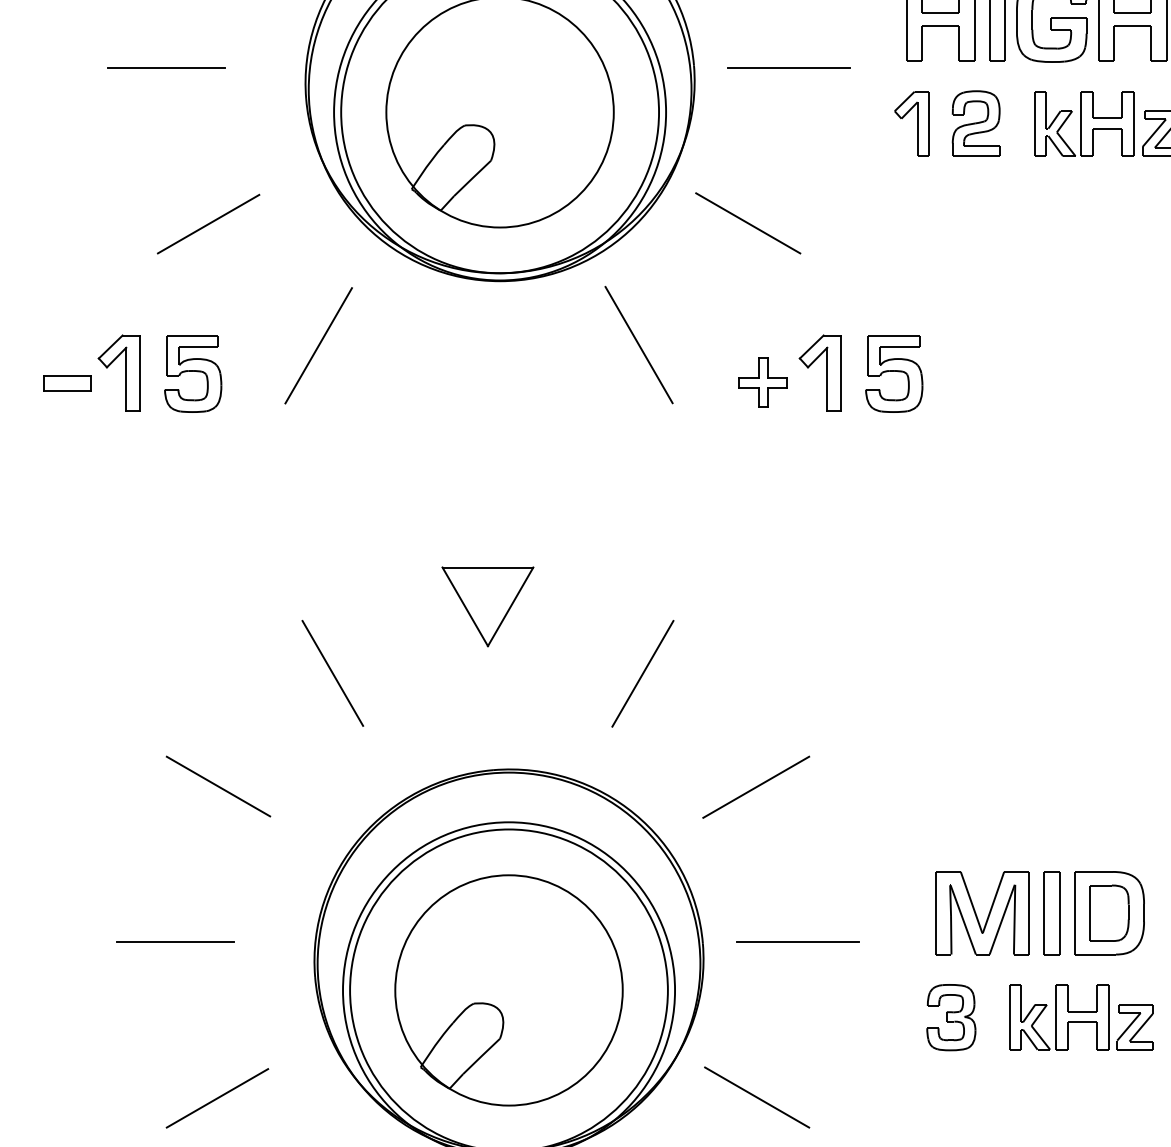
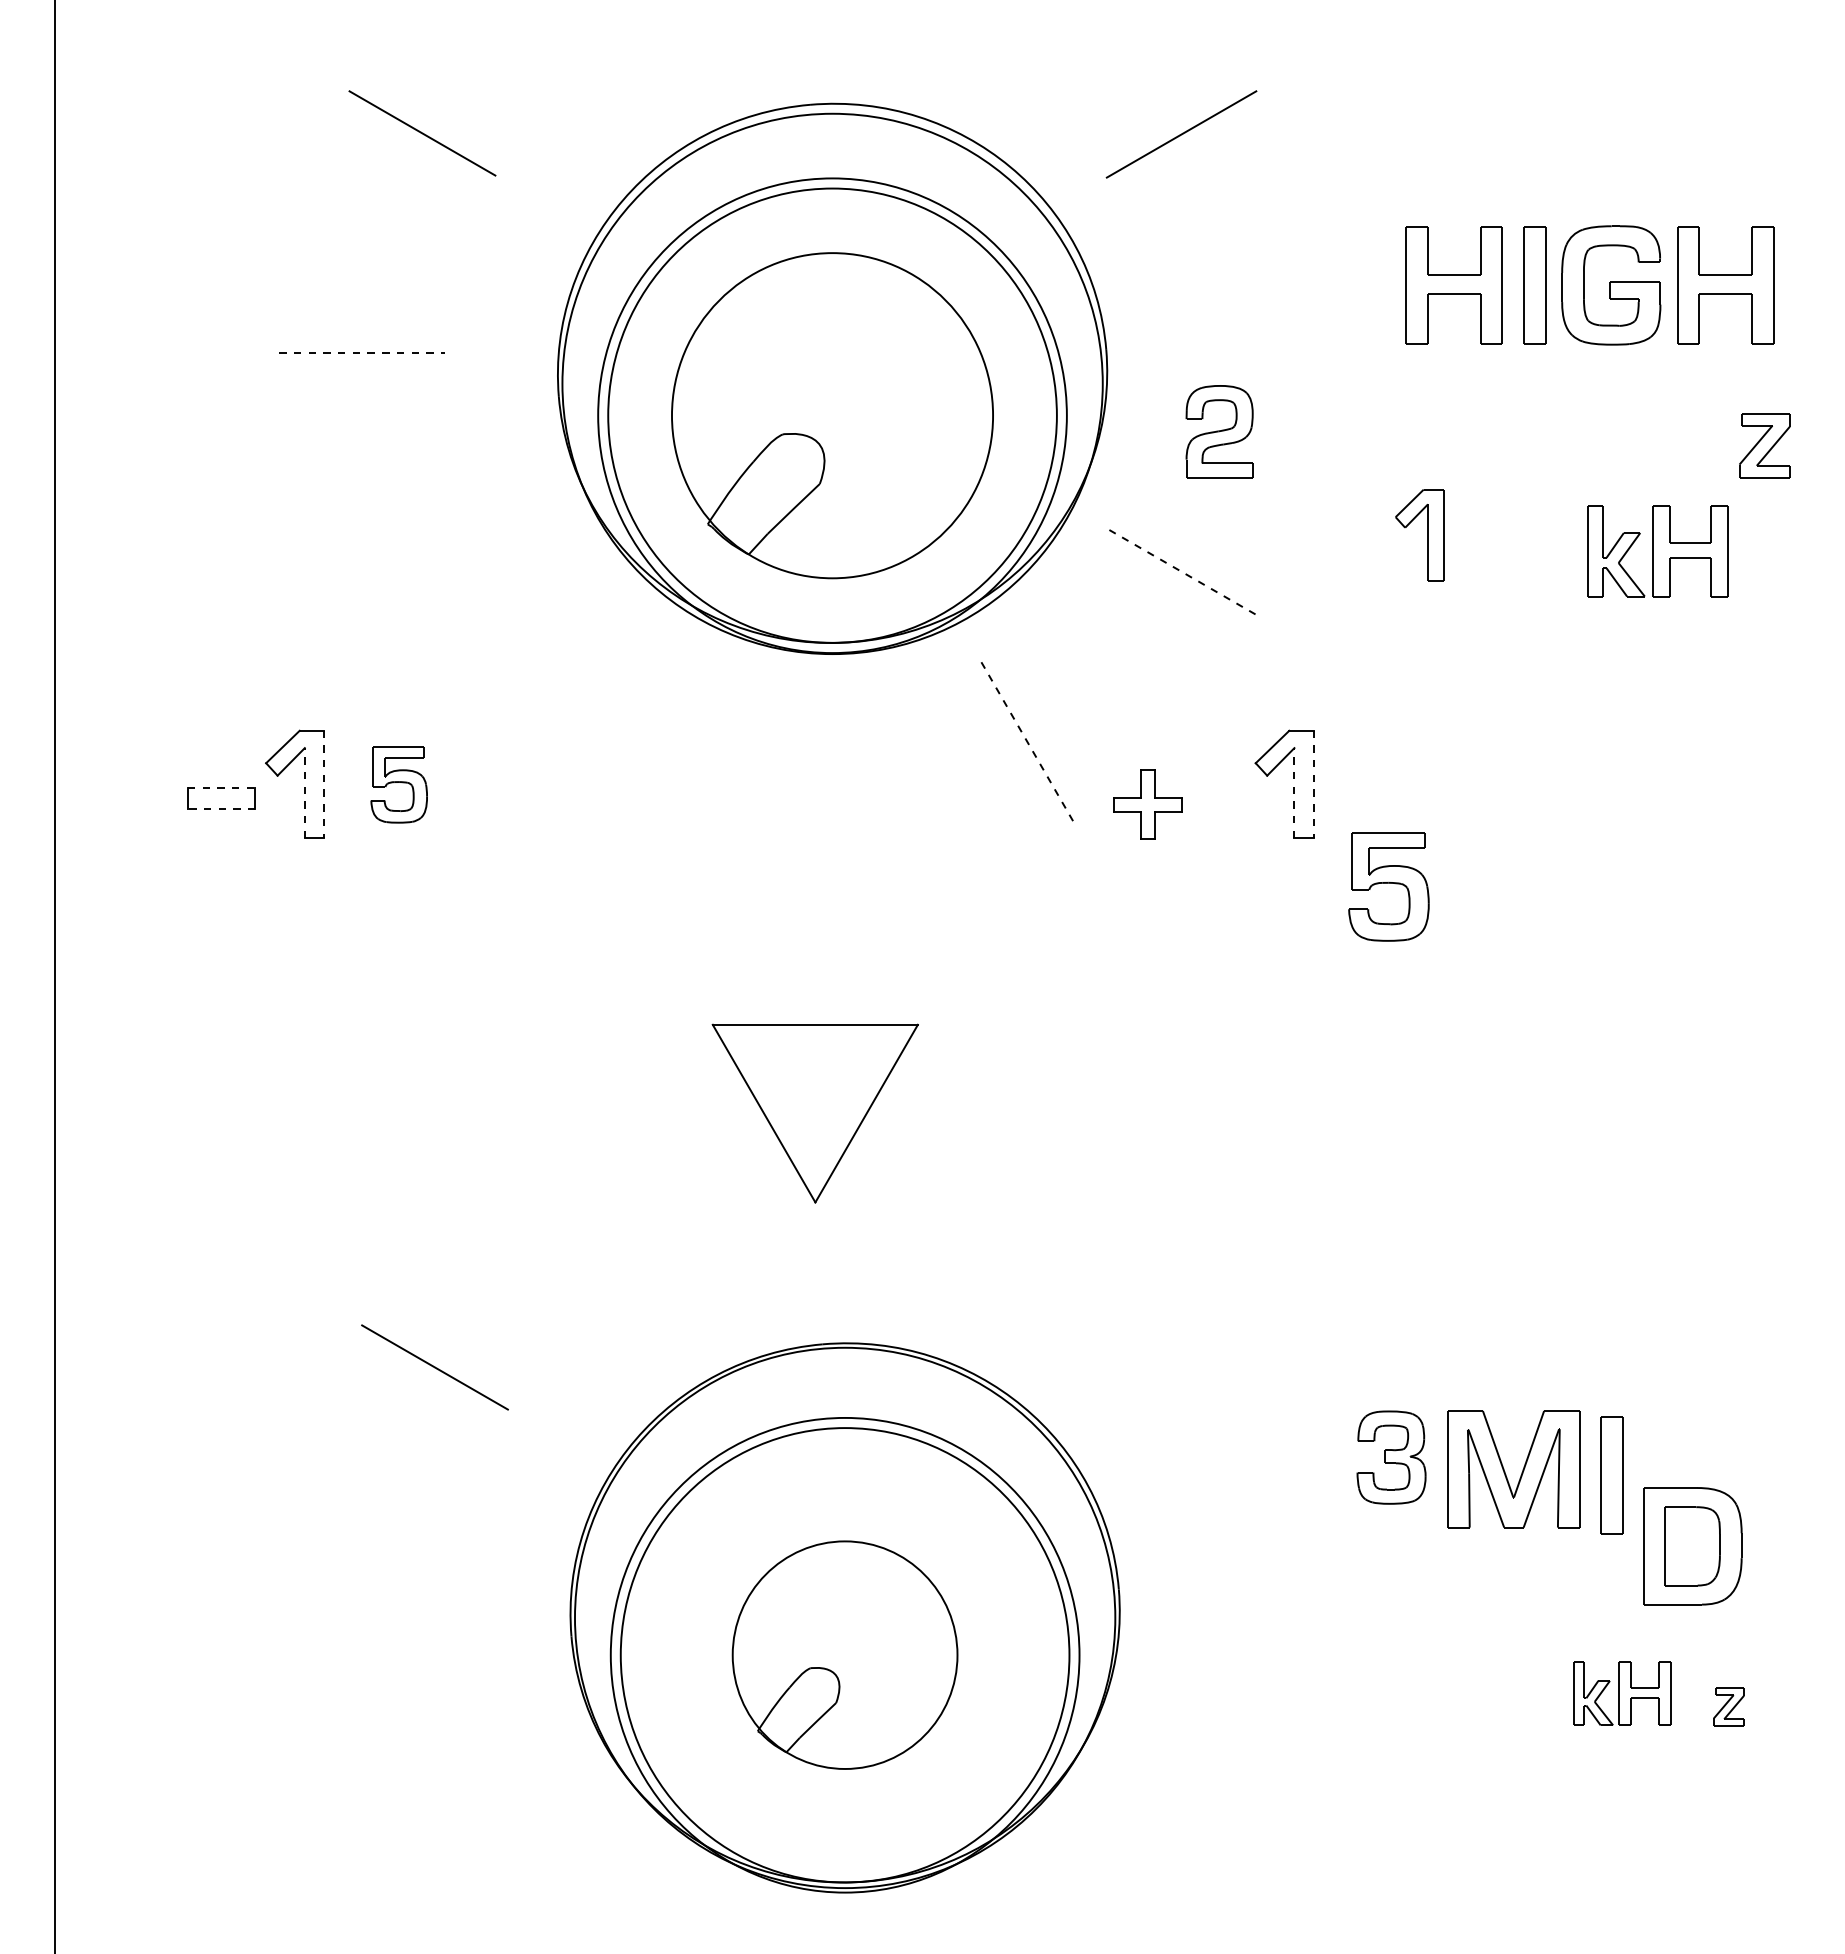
line: (166, 68) -> (361, 353), solid -> dashed
line: (789, 68) -> (1240, 353), removed
part: (976, 123) -> (1219, 431), moved
part: (917, 124) -> (1427, 535), moved
part: (1084, 124) -> (1657, 551), moved
line: (747, 223) -> (1182, 572), solid -> dashed
line: (208, 224) -> (420, 573), removed
line: (318, 345) -> (576, 744), removed
line: (638, 345) -> (1028, 744), solid -> dashed
line: (139, 373) -> (323, 784), solid -> dashed
part: (192, 373) -> (398, 784), size x0.7
line: (840, 373) -> (1313, 784), solid -> dashed
part: (893, 373) -> (1388, 886), moved
line: (67, 376) -> (221, 788), solid -> dashed
line: (126, 379) -> (304, 793), solid -> dashed
line: (827, 379) -> (1294, 793), solid -> dashed
part: (762, 382) -> (1147, 804), moved
line: (67, 390) -> (221, 808), solid -> dashed
part: (488, 606) -> (815, 1113), size x1.6
line: (332, 673) -> (596, 1207), removed
line: (643, 673) -> (1034, 1207), removed
line: (755, 787) -> (1193, 1368), removed
part: (1051, 913) -> (1611, 1475), moved
part: (976, 914) -> (1505, 1471), moved
line: (175, 941) -> (374, 1586), removed
line: (797, 942) -> (1252, 1587), removed
part: (508, 989) -> (844, 1654), size x0.7
part: (951, 1017) -> (1391, 1457), moved
part: (1059, 1017) -> (1622, 1693), size x0.7
part: (1134, 1026) -> (1728, 1706), size x0.6
line: (756, 1097) -> (1194, 1806), removed
line: (217, 1098) -> (433, 1807), removed

